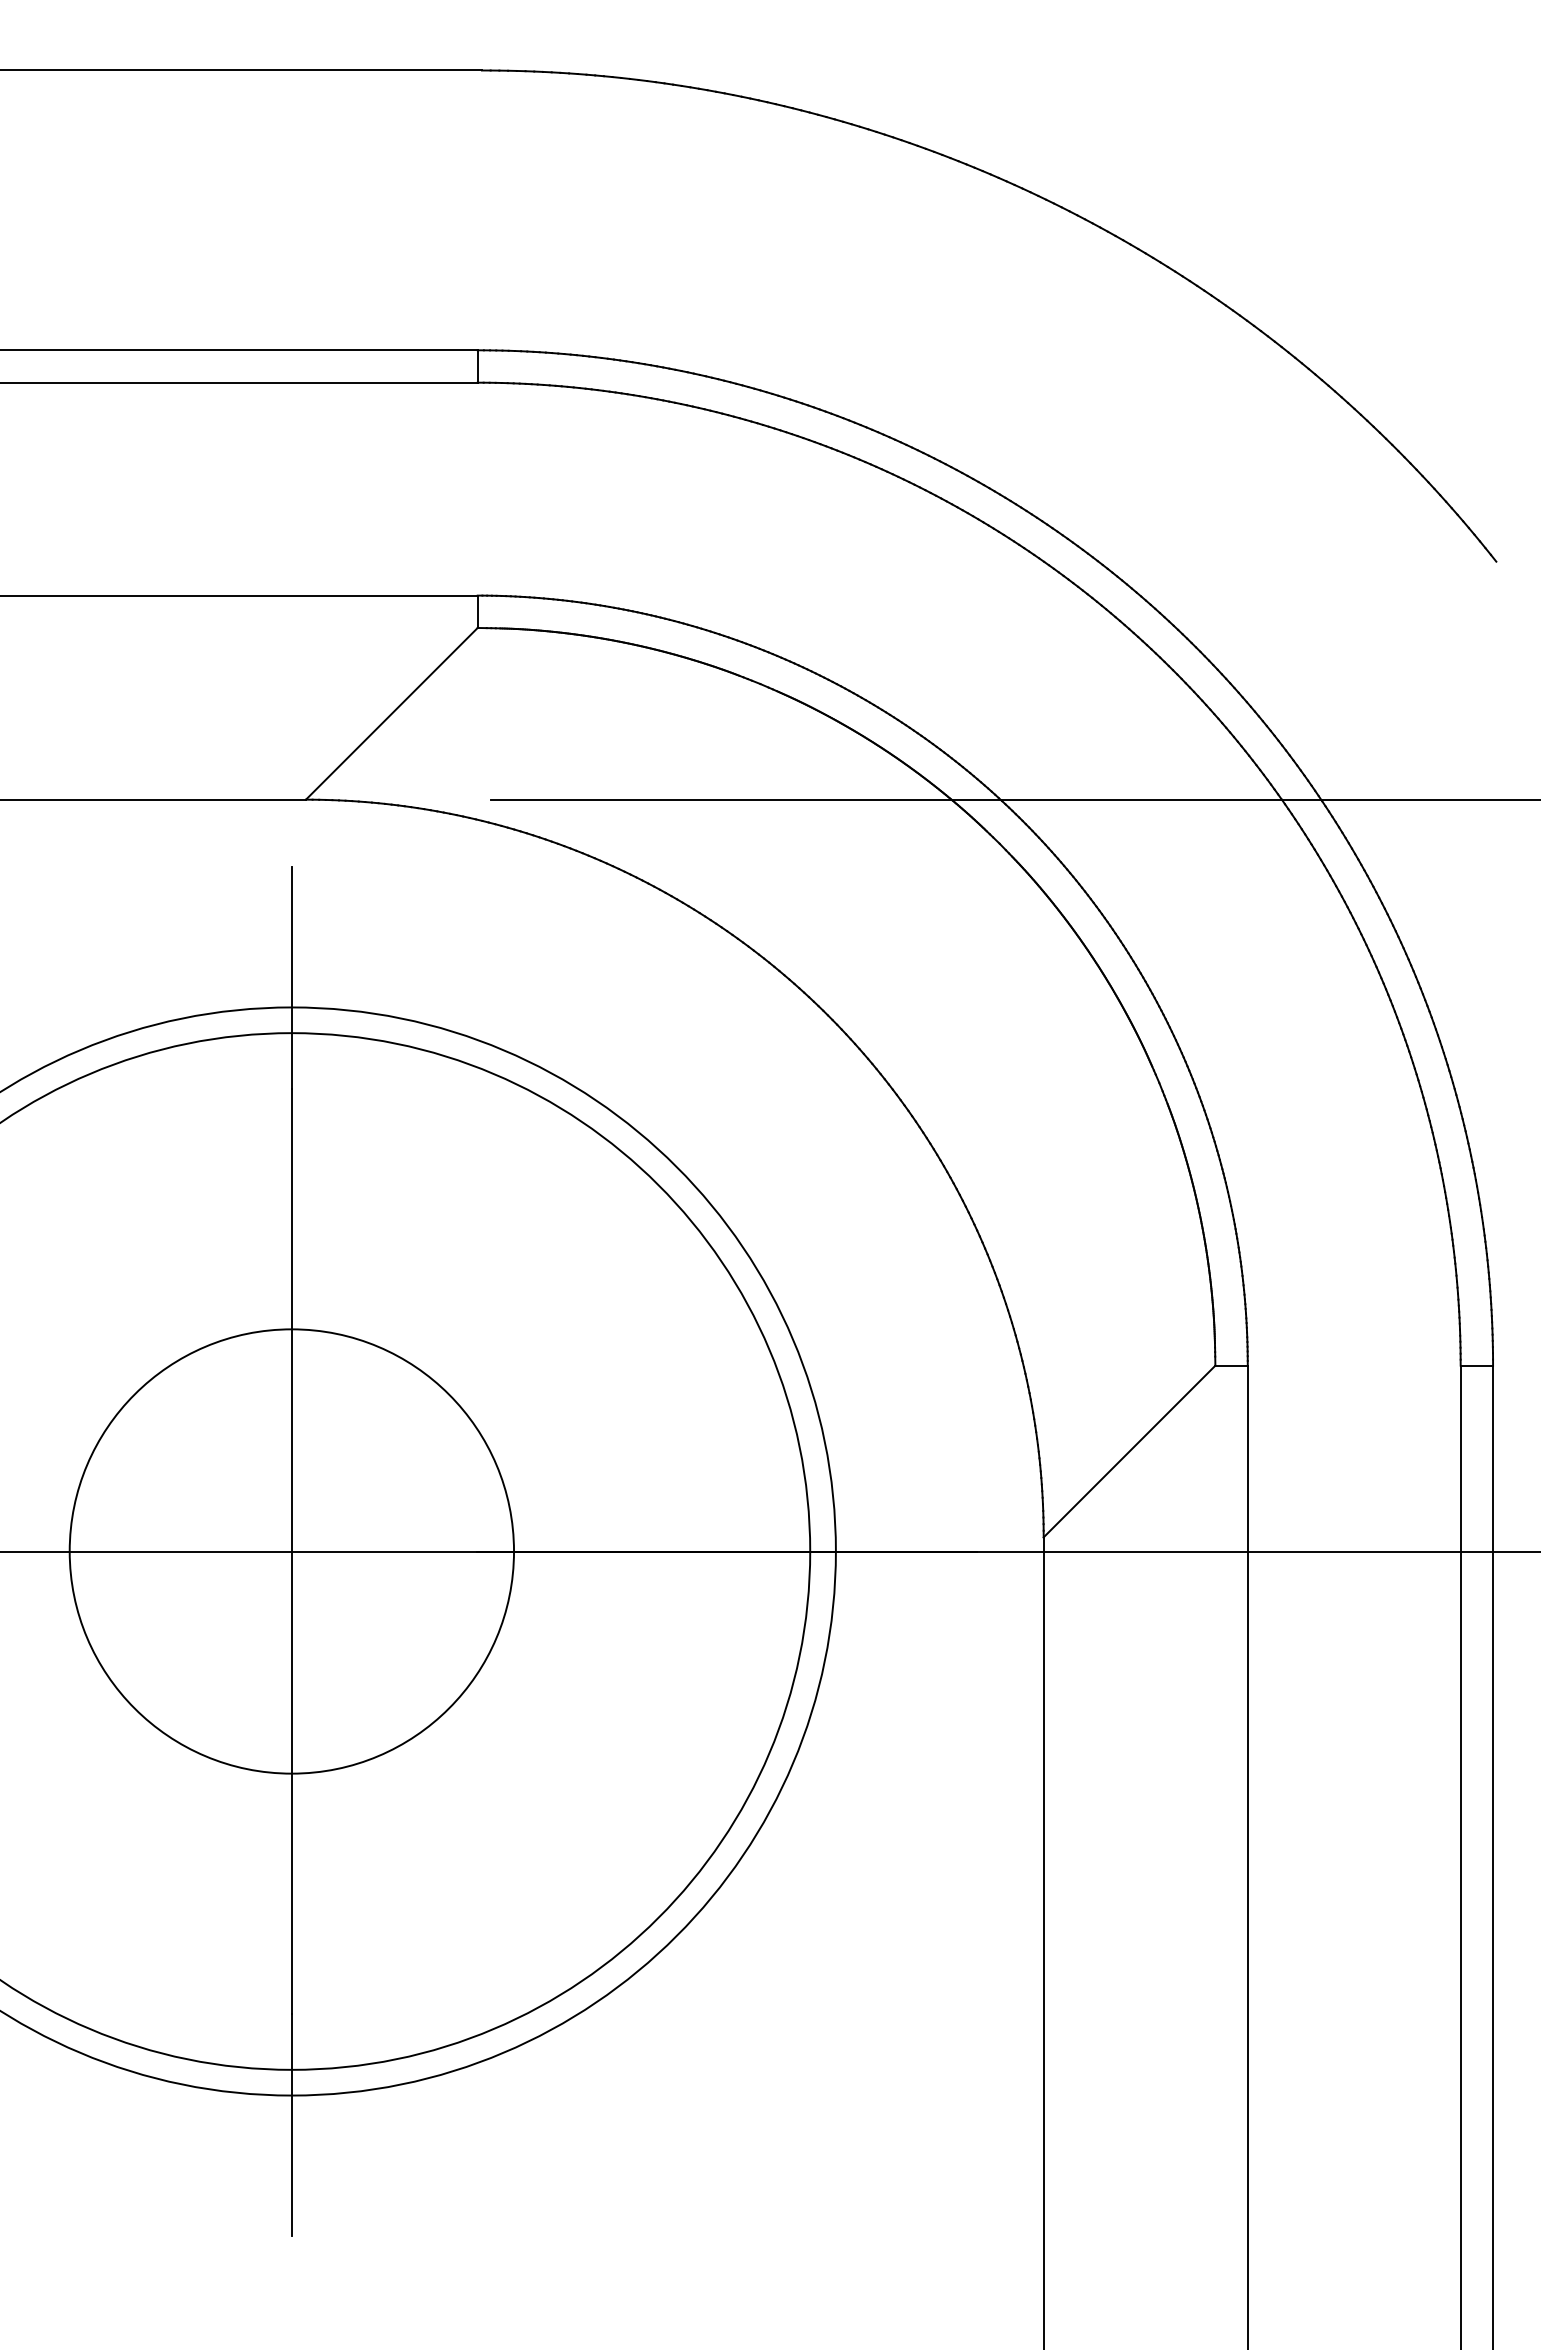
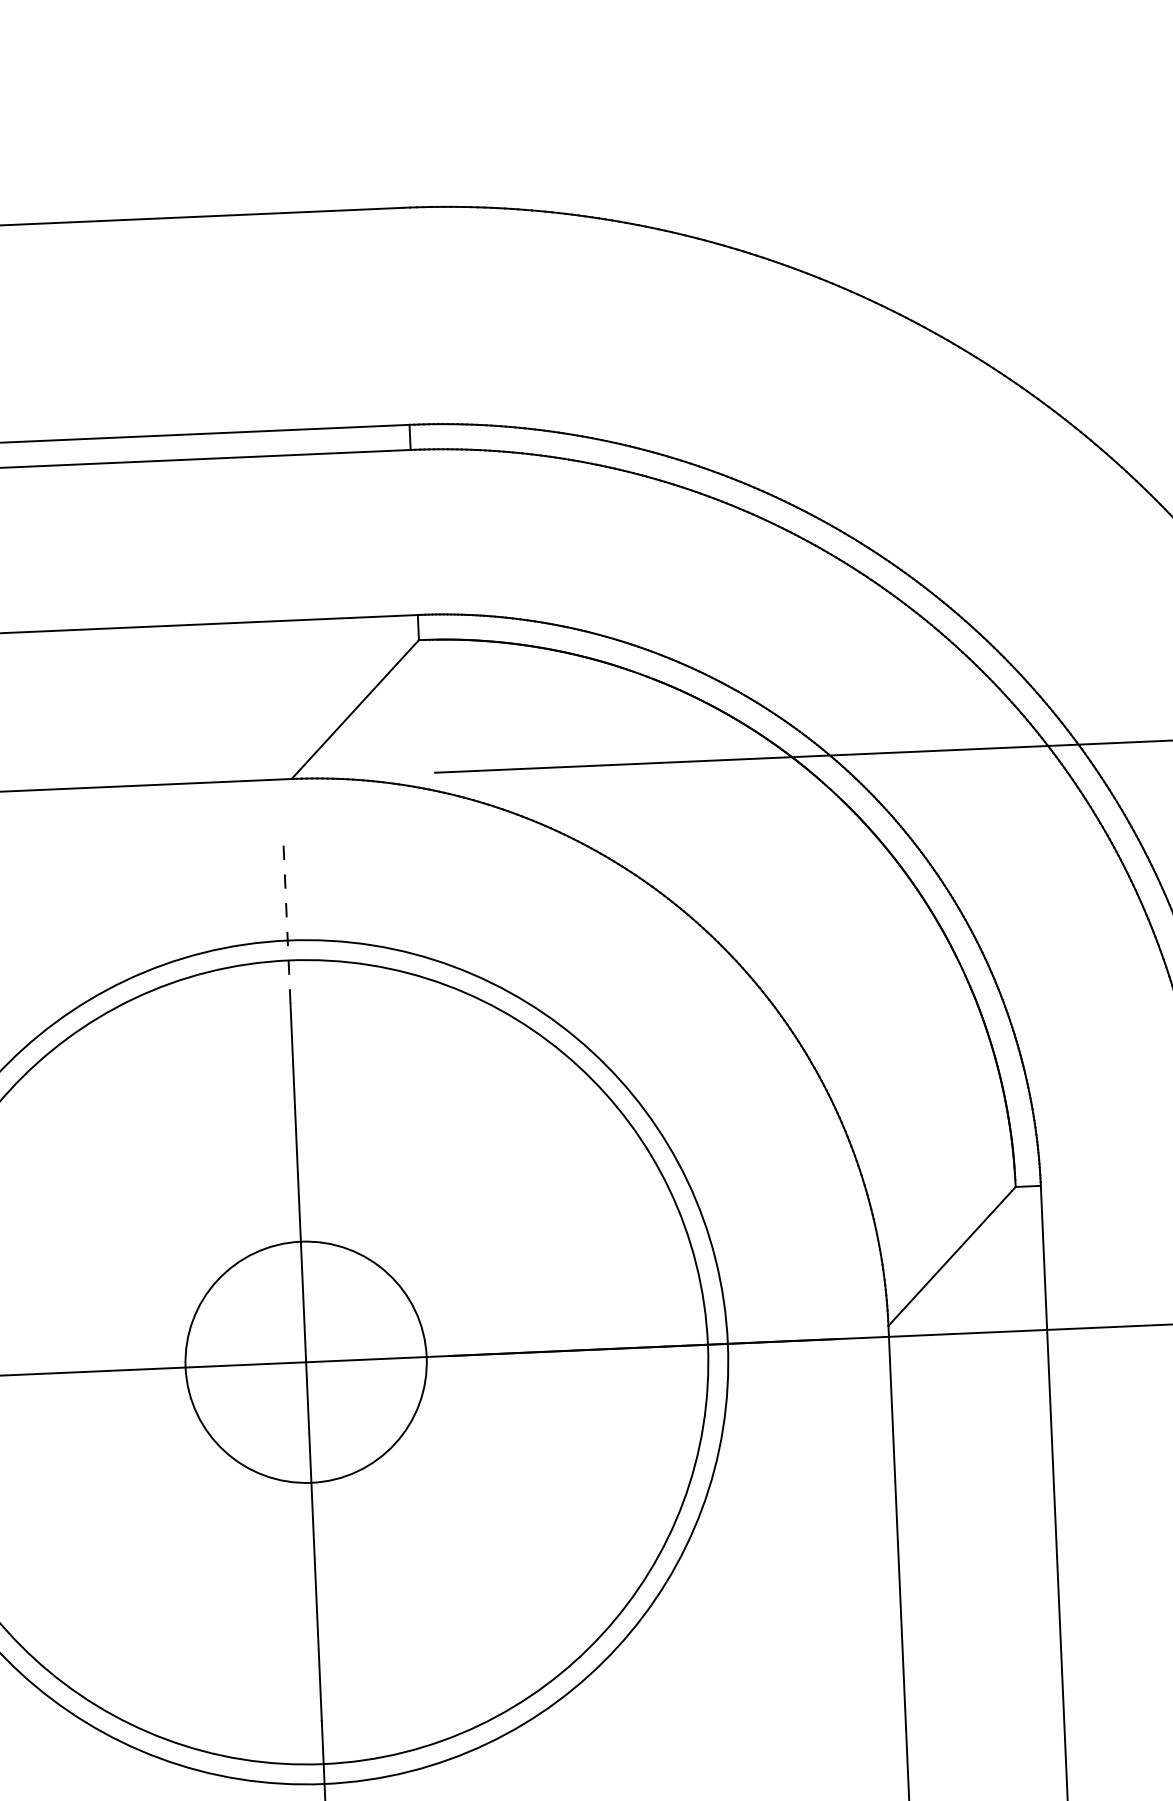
line: (291, 977) -> (286, 917), solid -> dashed
circle: (291, 1551) -> (305, 1362), size x0.7

